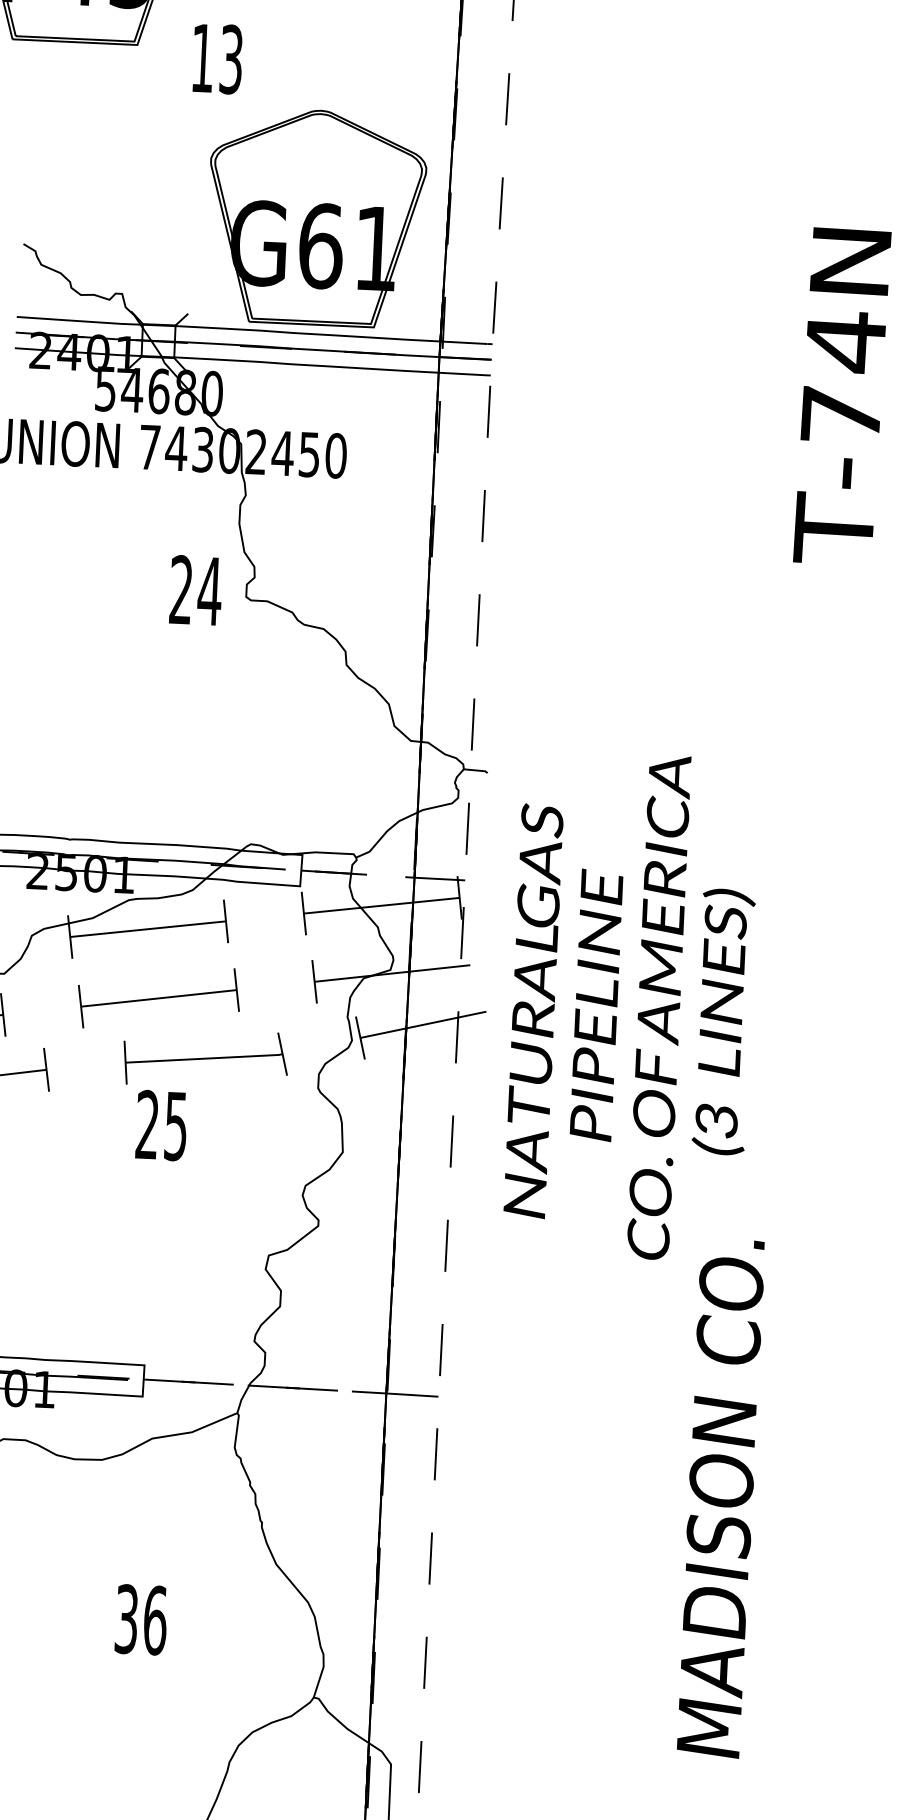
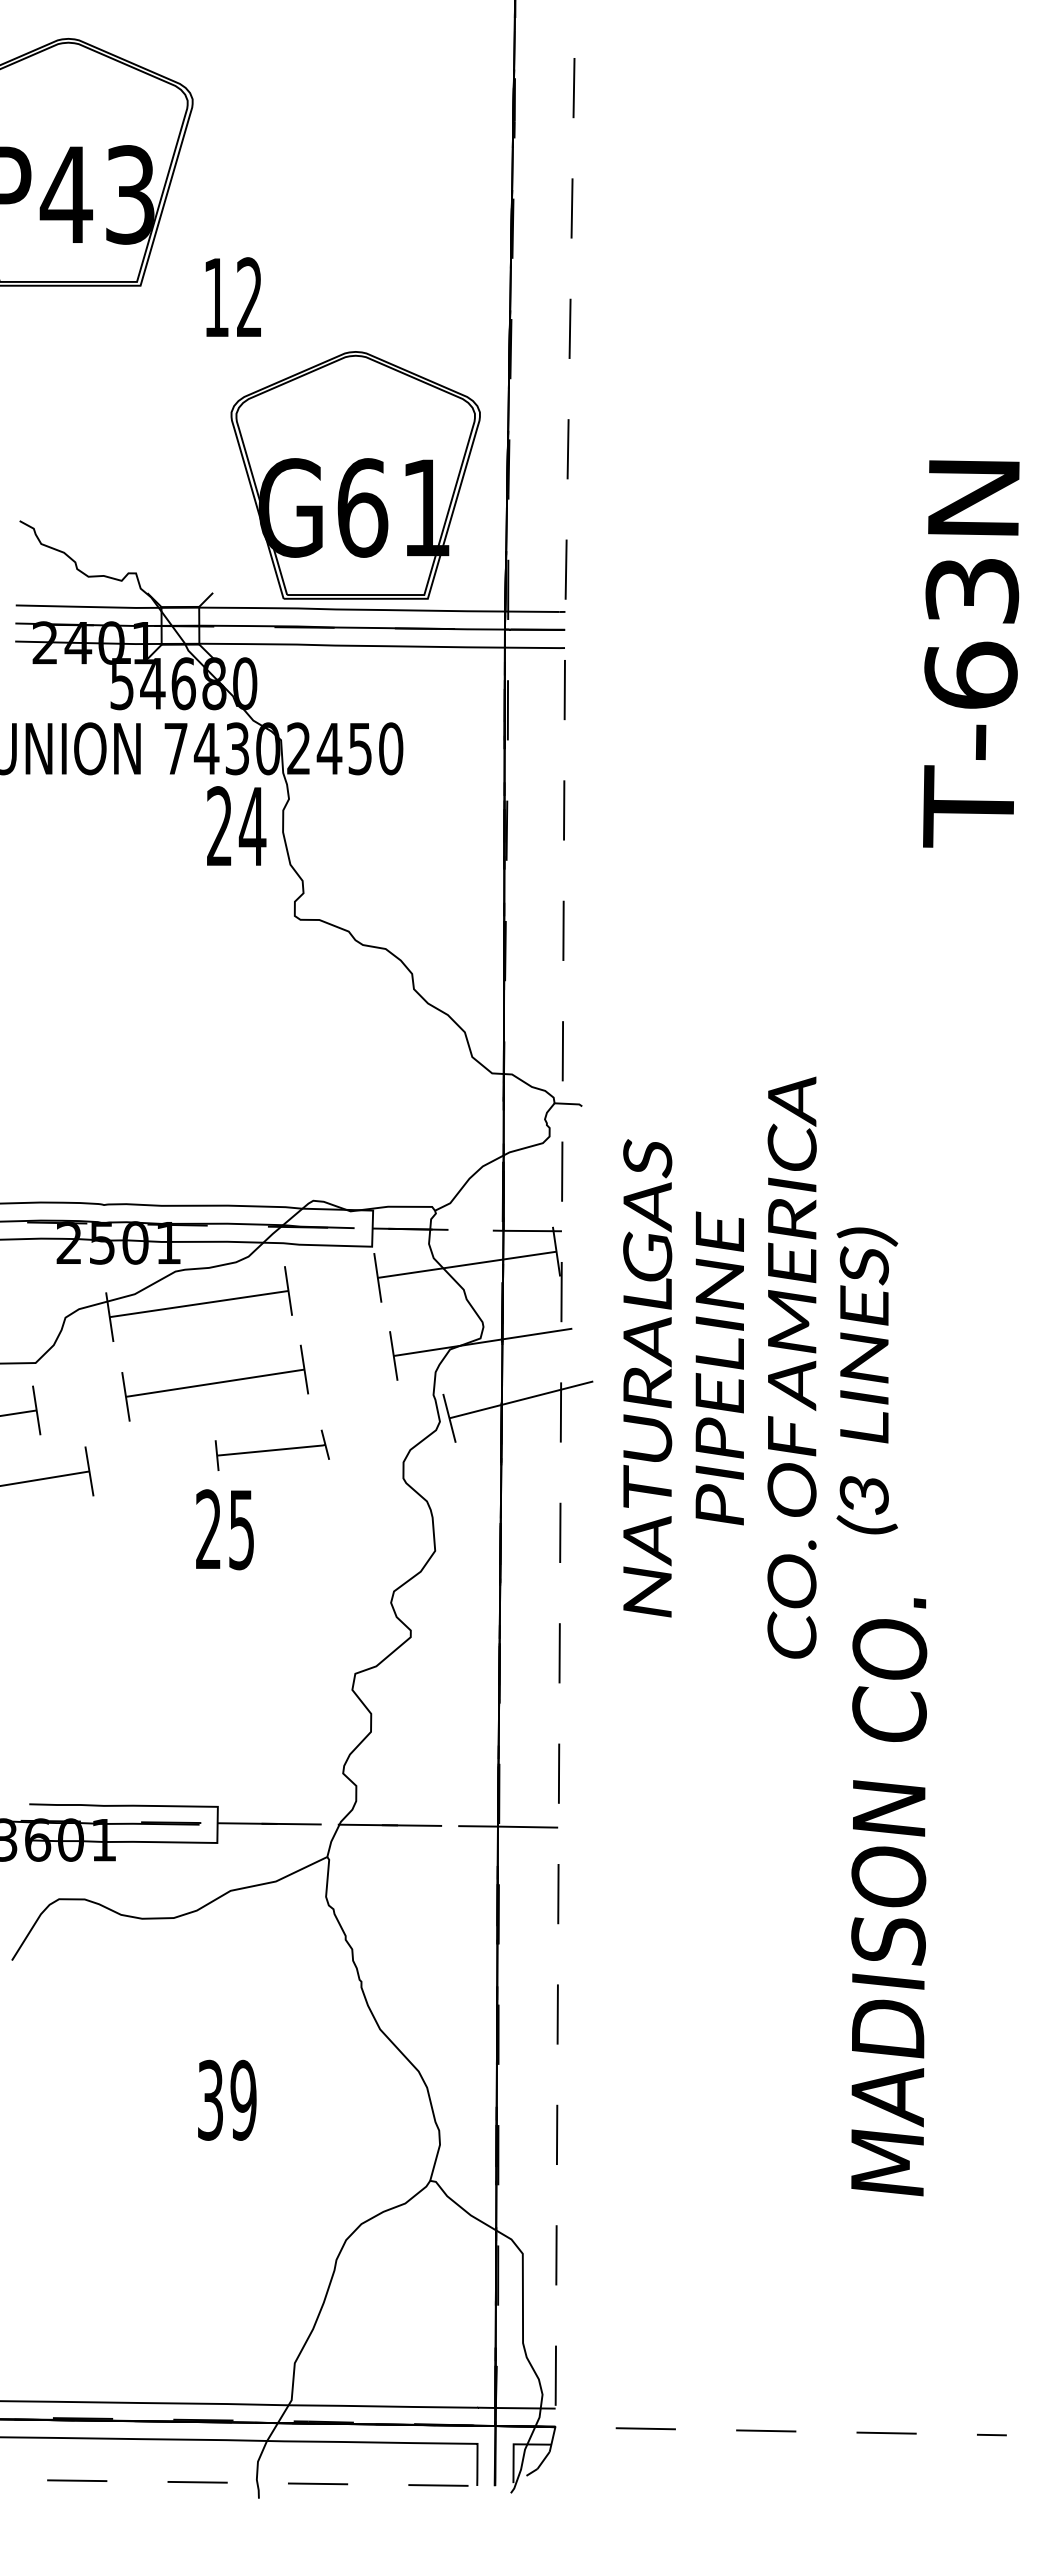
text: (231, 59) -> (249, 297), 13 -> 12
text: (843, 377) -> (971, 631), T-74N -> T-63N
text: (195, 589) -> (236, 825), moved
part: (205, 1058) -> (272, 1450), size x0.6
text: (721, 1498) -> (889, 1897), moved
text: (155, 1619) -> (243, 2099), 36 -> 39

